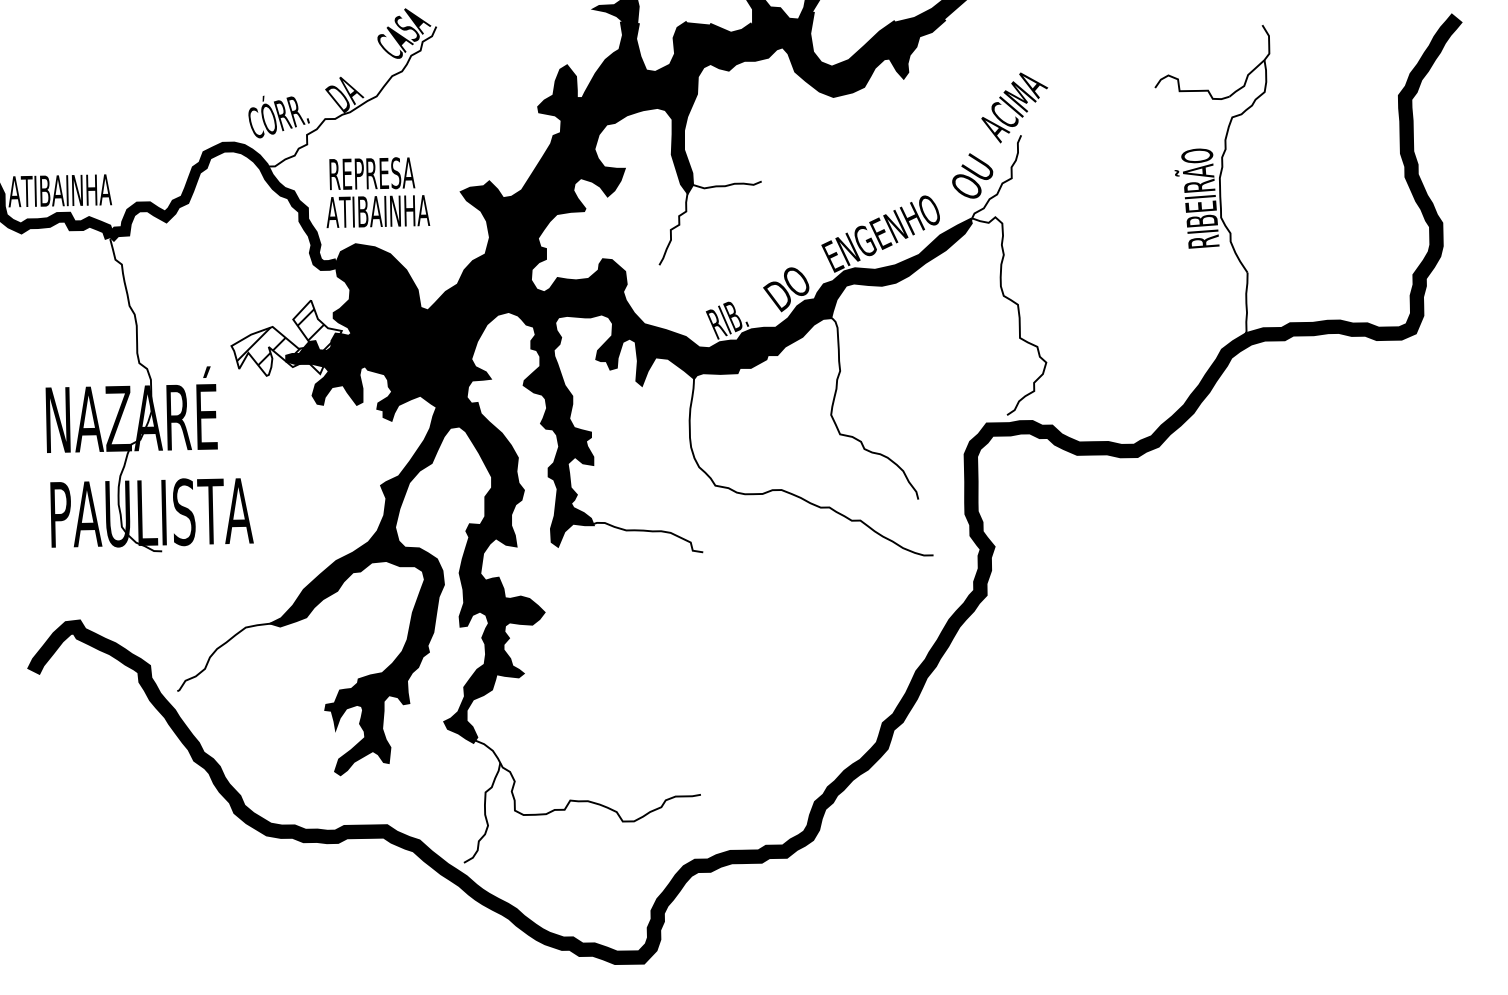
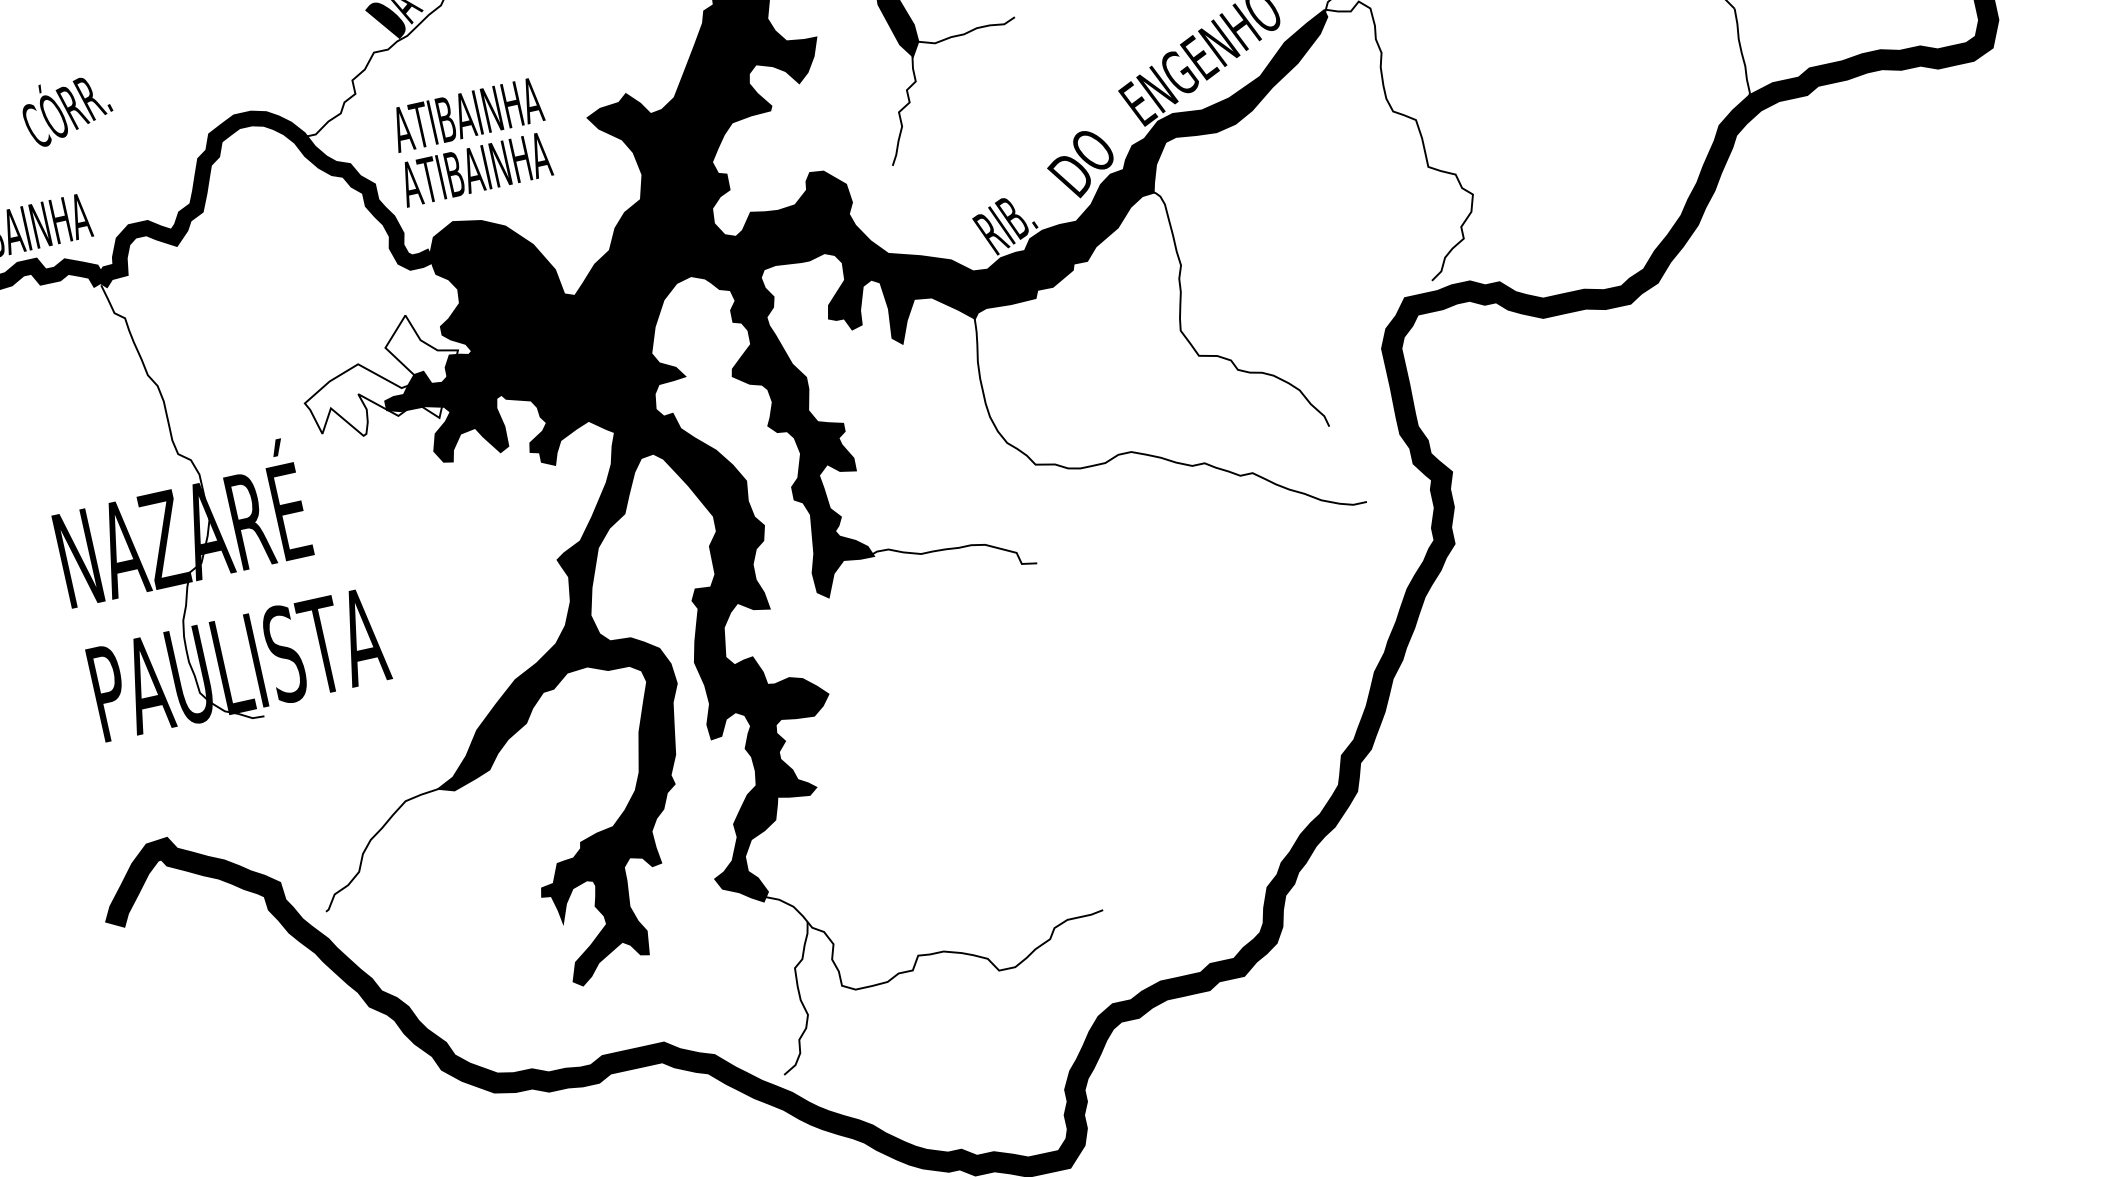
text: (278, 116) -> (66, 110), moved
text: (379, 173) -> (466, 114), REPRESA -> ATIBAINHA
hatch: (288, 337) -> (383, 374), removed

